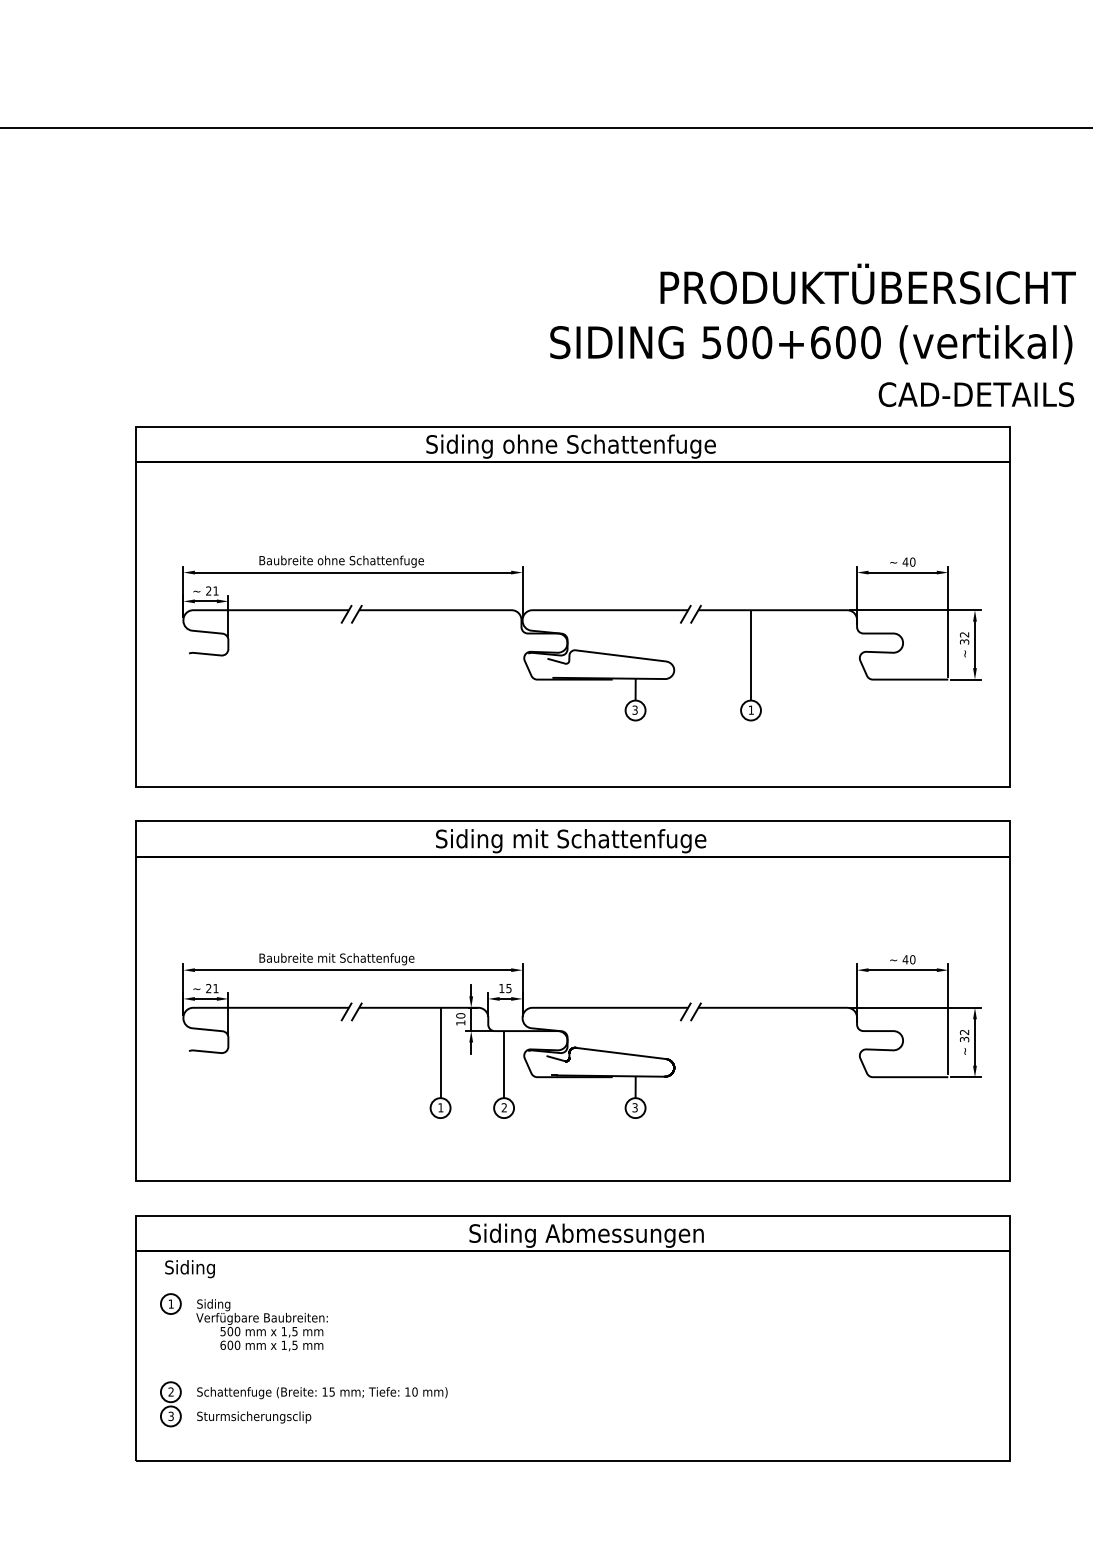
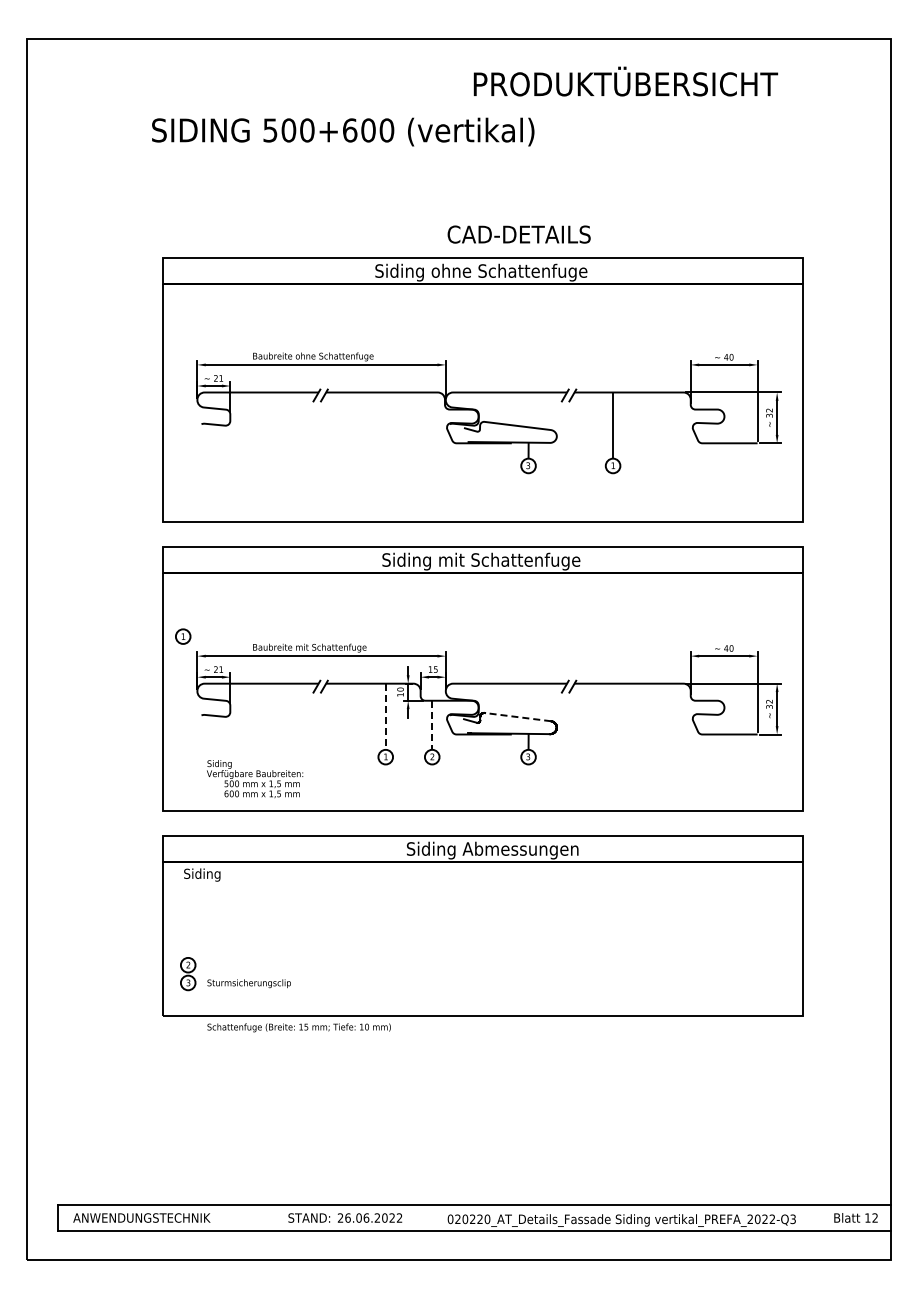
text: (867, 283) -> (625, 81), moved
text: (811, 343) -> (343, 131), moved
text: (975, 394) -> (518, 234), moved
line: (440, 1053) -> (385, 717), solid -> dashed
line: (620, 1053) -> (517, 717), solid -> dashed
line: (504, 1064) -> (432, 725), solid -> dashed
part: (171, 1303) -> (183, 636), moved
text: (262, 1325) -> (255, 779), moved
text: (321, 1392) -> (298, 1027), moved

